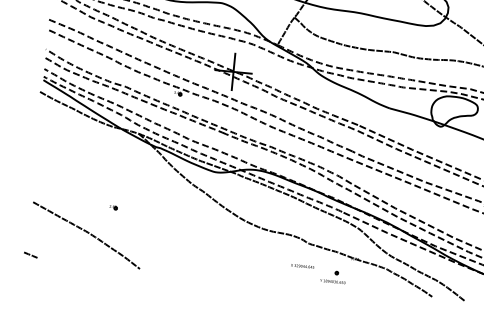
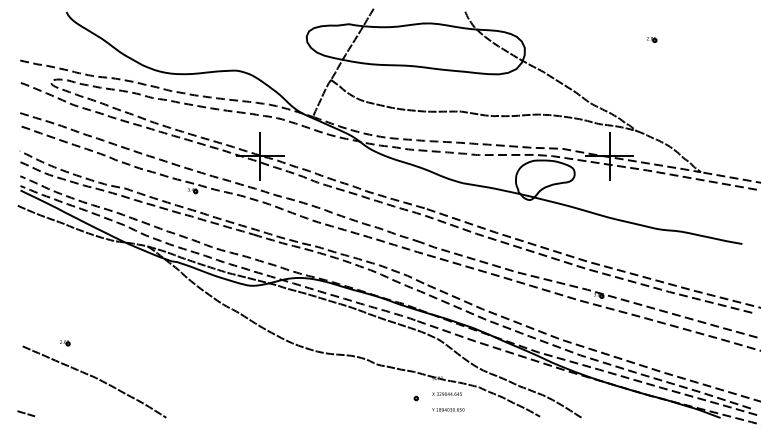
part: (113, 207) -> (65, 343), moved
text: (302, 265) -> (446, 393), moved
text: (333, 281) -> (448, 409), moved

